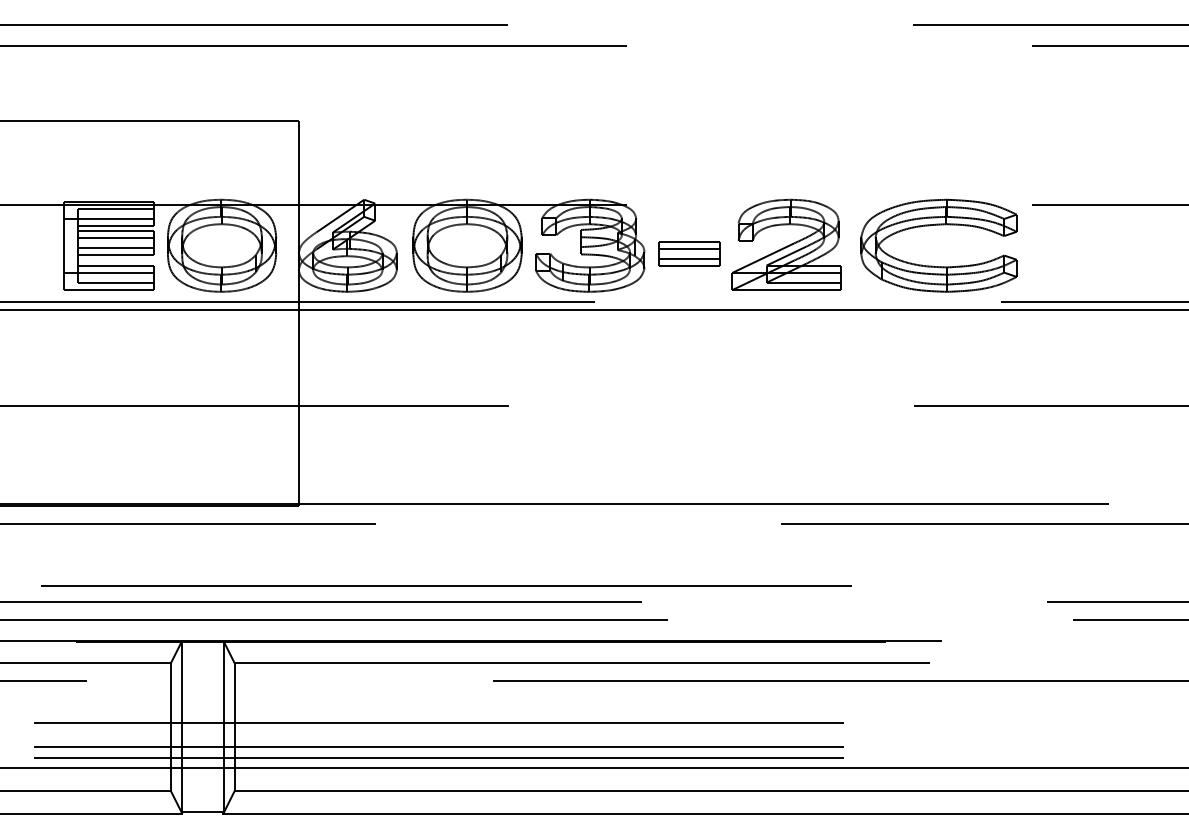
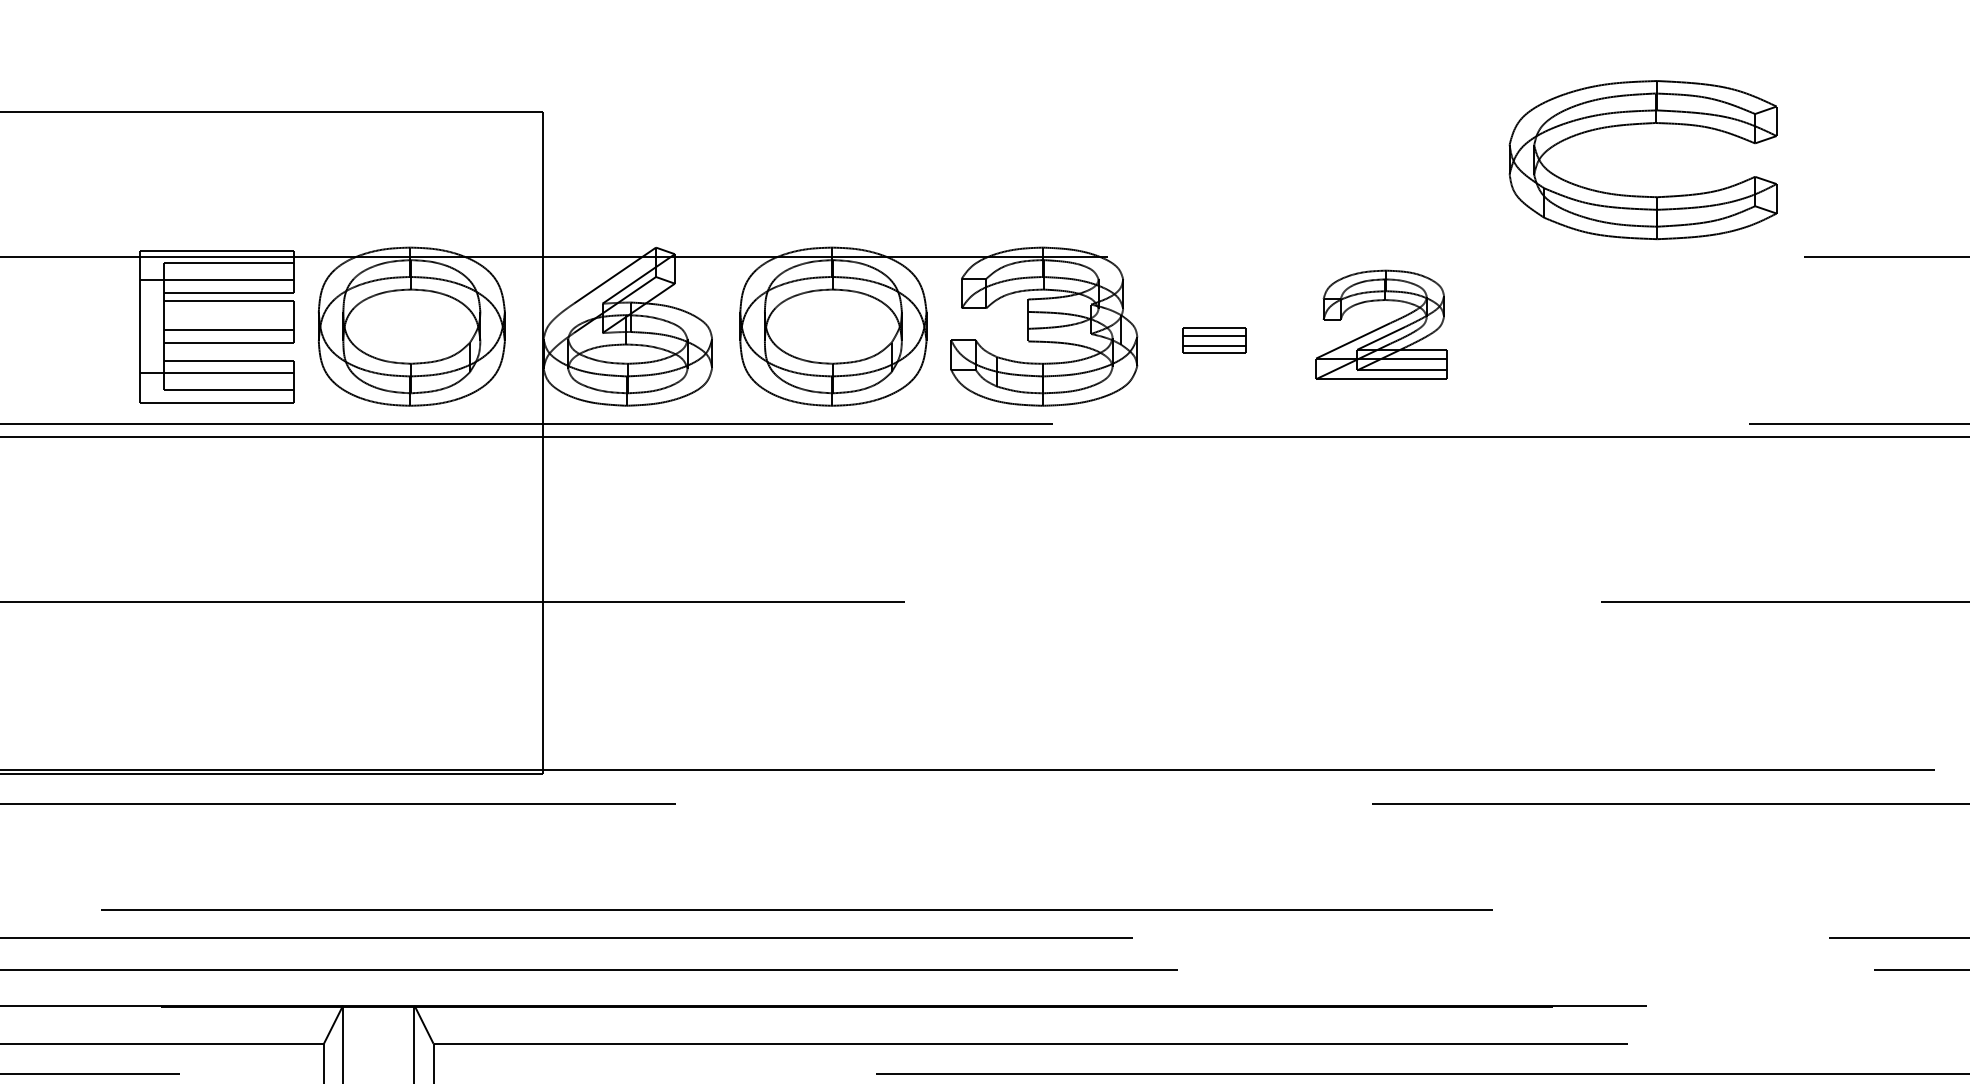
part: (938, 225) -> (1642, 125), moved
line: (115, 238) -> (228, 314), removed
part: (786, 244) -> (1381, 324), size x0.7
part: (689, 253) -> (1214, 339), size x0.6

